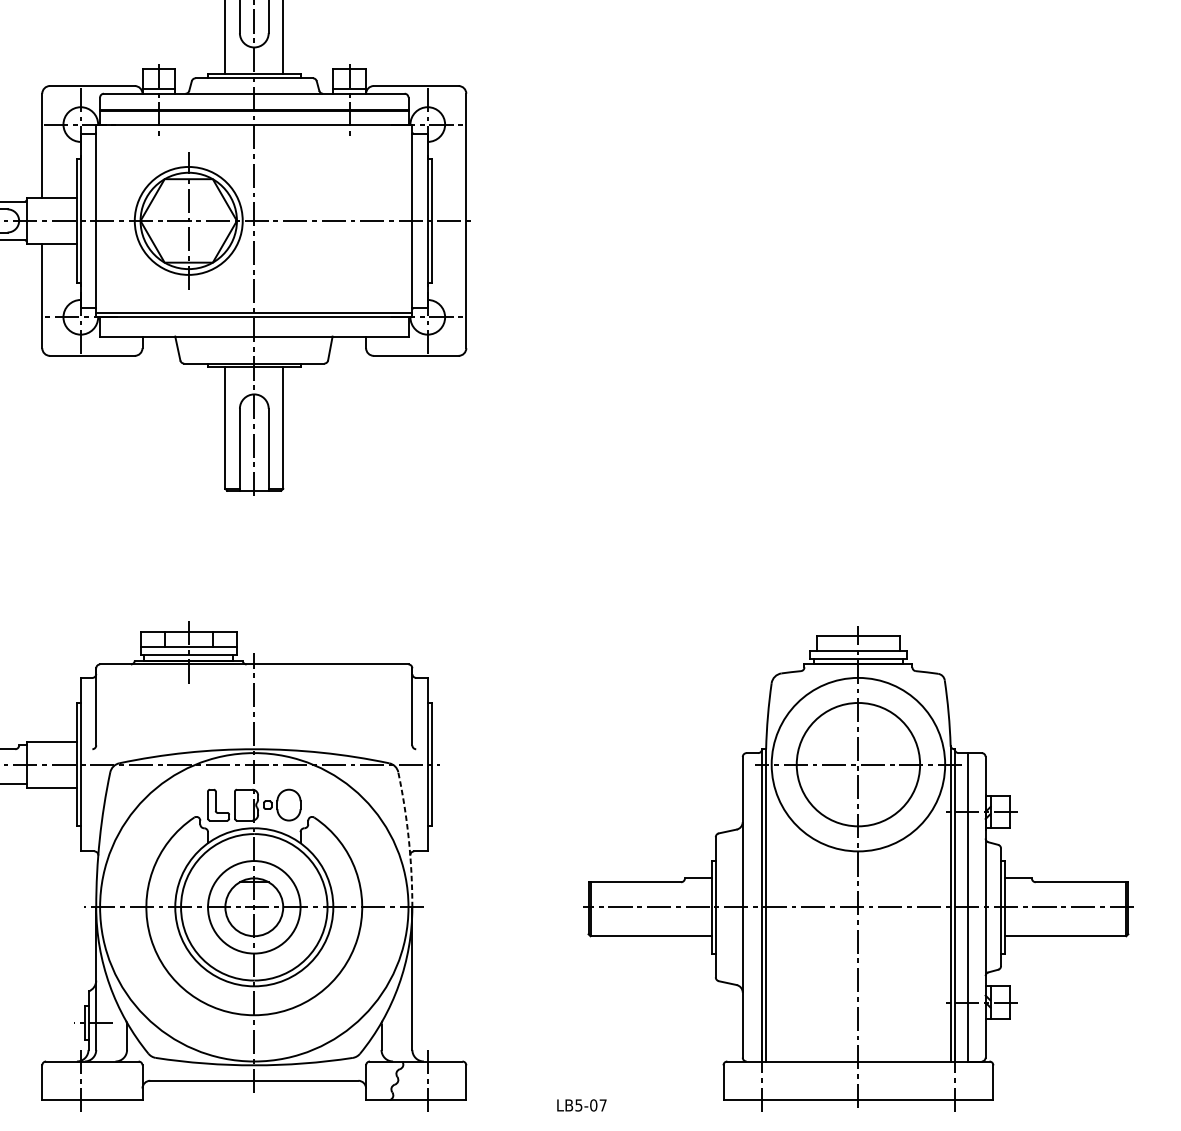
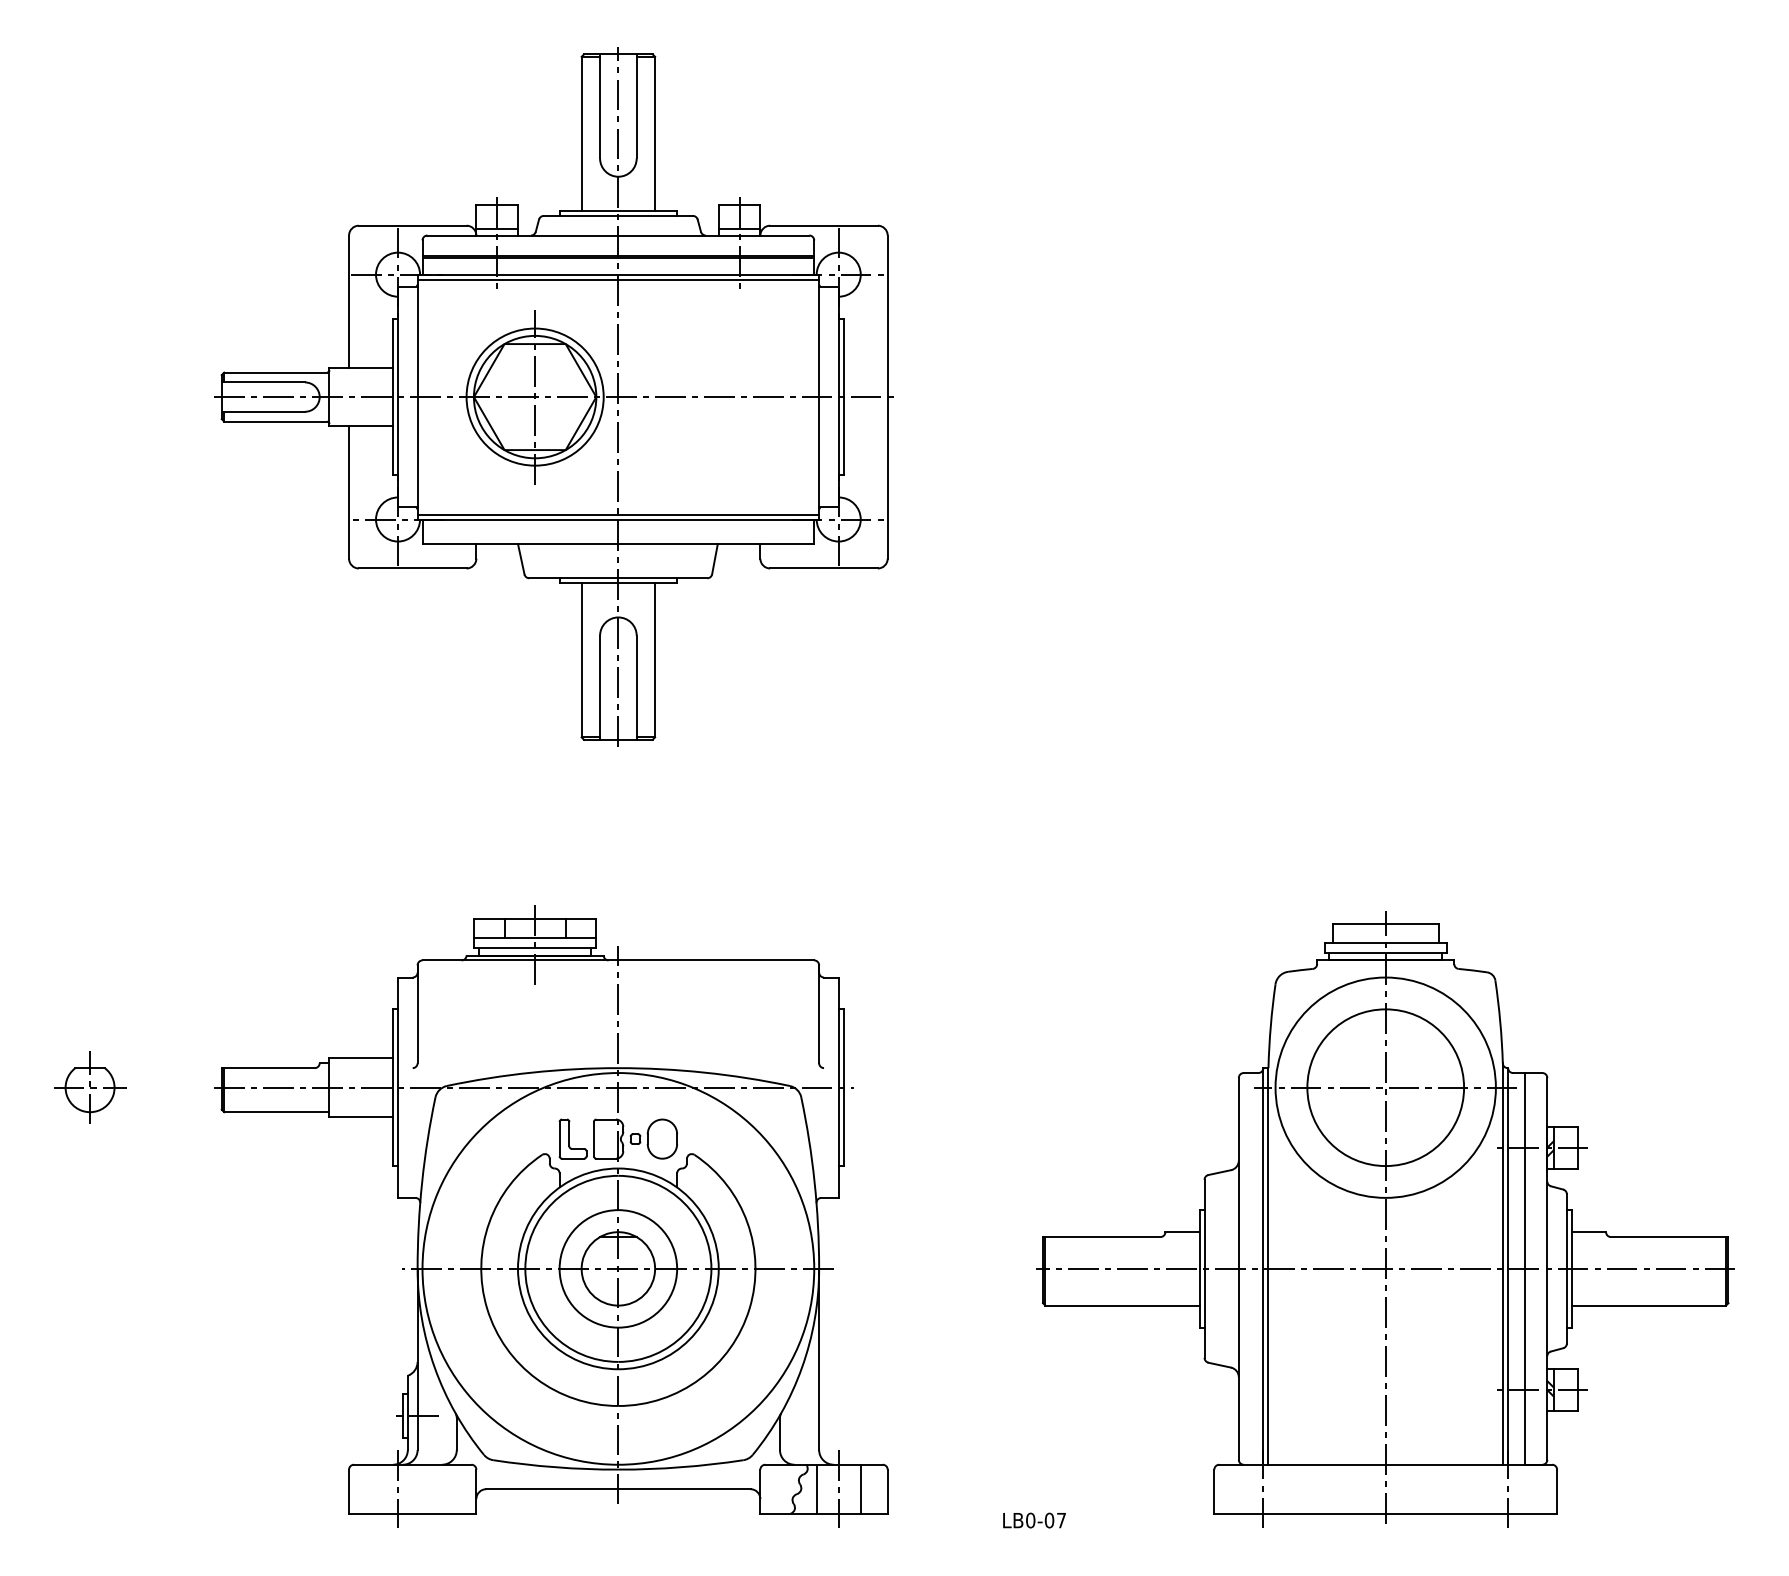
line: (254, 128) -> (618, 279), added
arc: (408, 839) -> (814, 1182), dashed -> solid
line: (410, 1080) -> (816, 1488), added
line: (444, 1080) -> (860, 1488), added
text: (578, 1105) -> (1030, 1520), LB5-07 -> LB0-07

